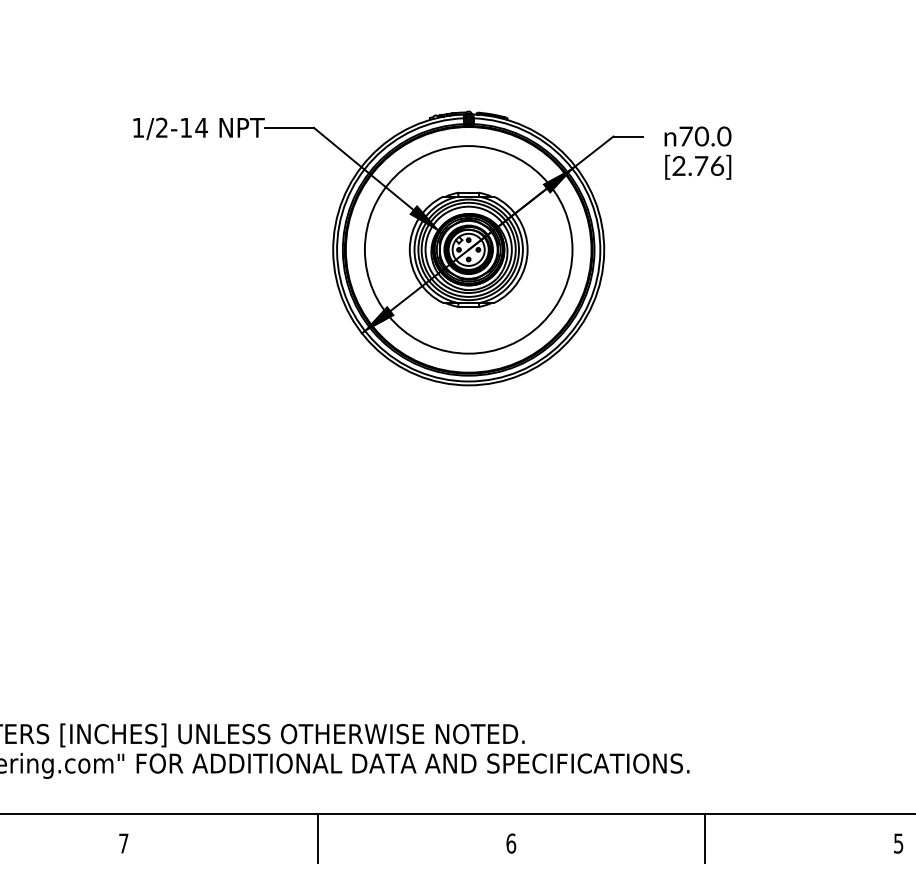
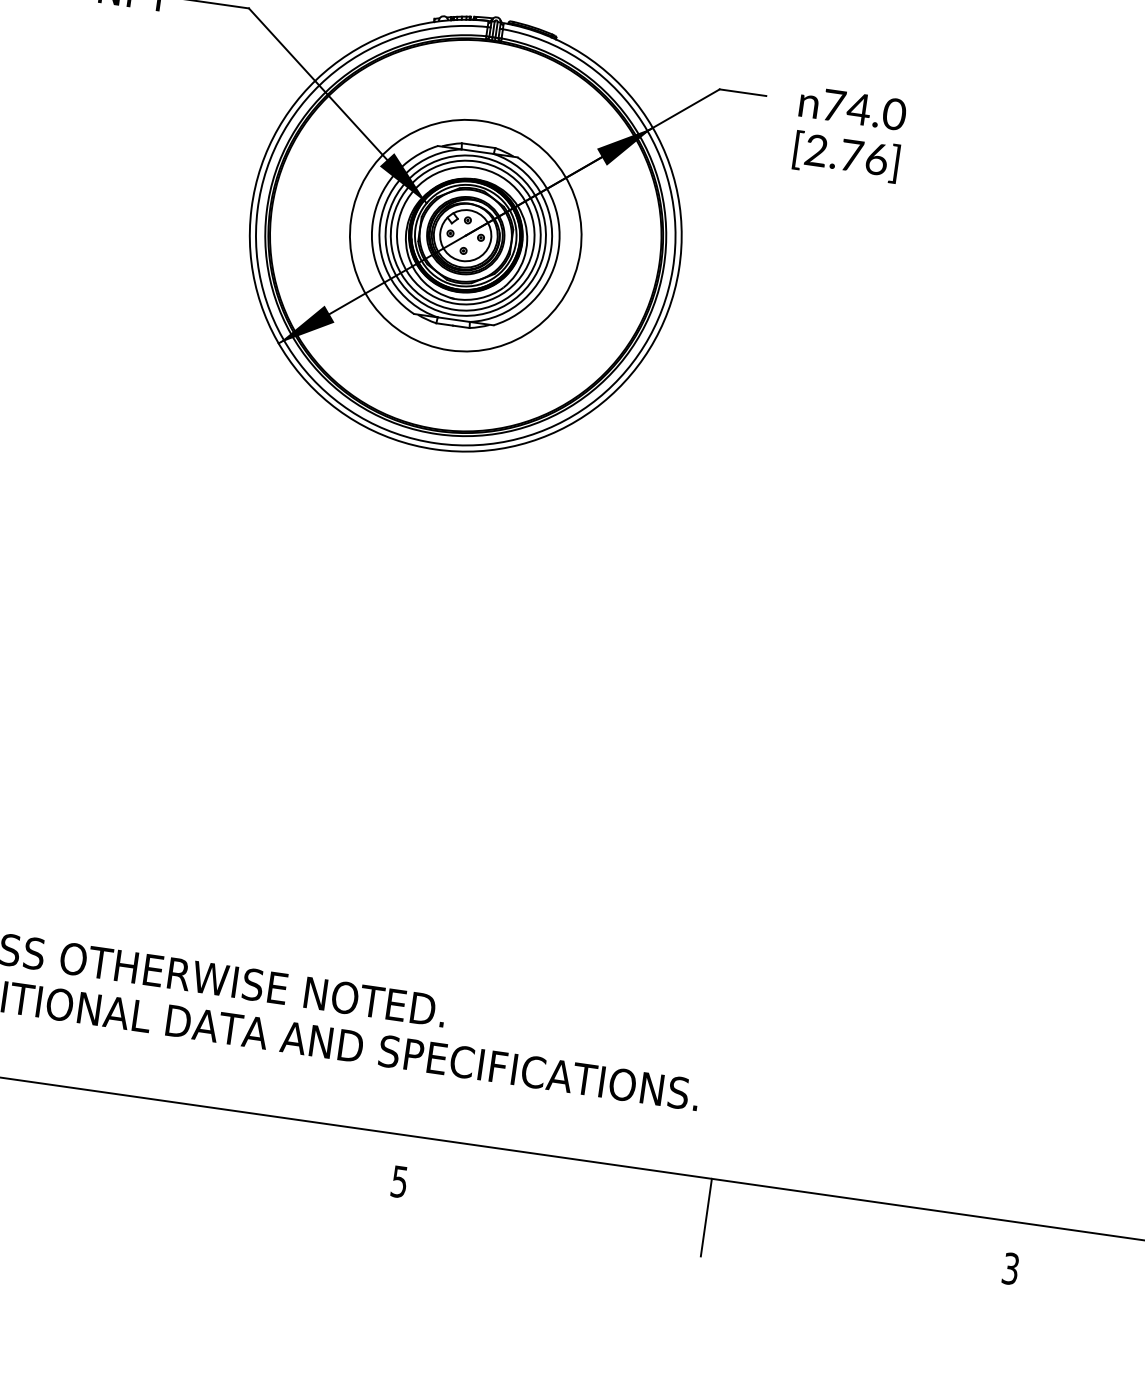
text: (701, 136) -> (858, 109), 70.0 -> 74.0
circle: (468, 249) -> (465, 235), size x0.7
line: (317, 838) -> (95, 1130), removed
text: (898, 842) -> (1010, 1267), 5 -> 3
text: (511, 843) -> (400, 1181), 6 -> 5

